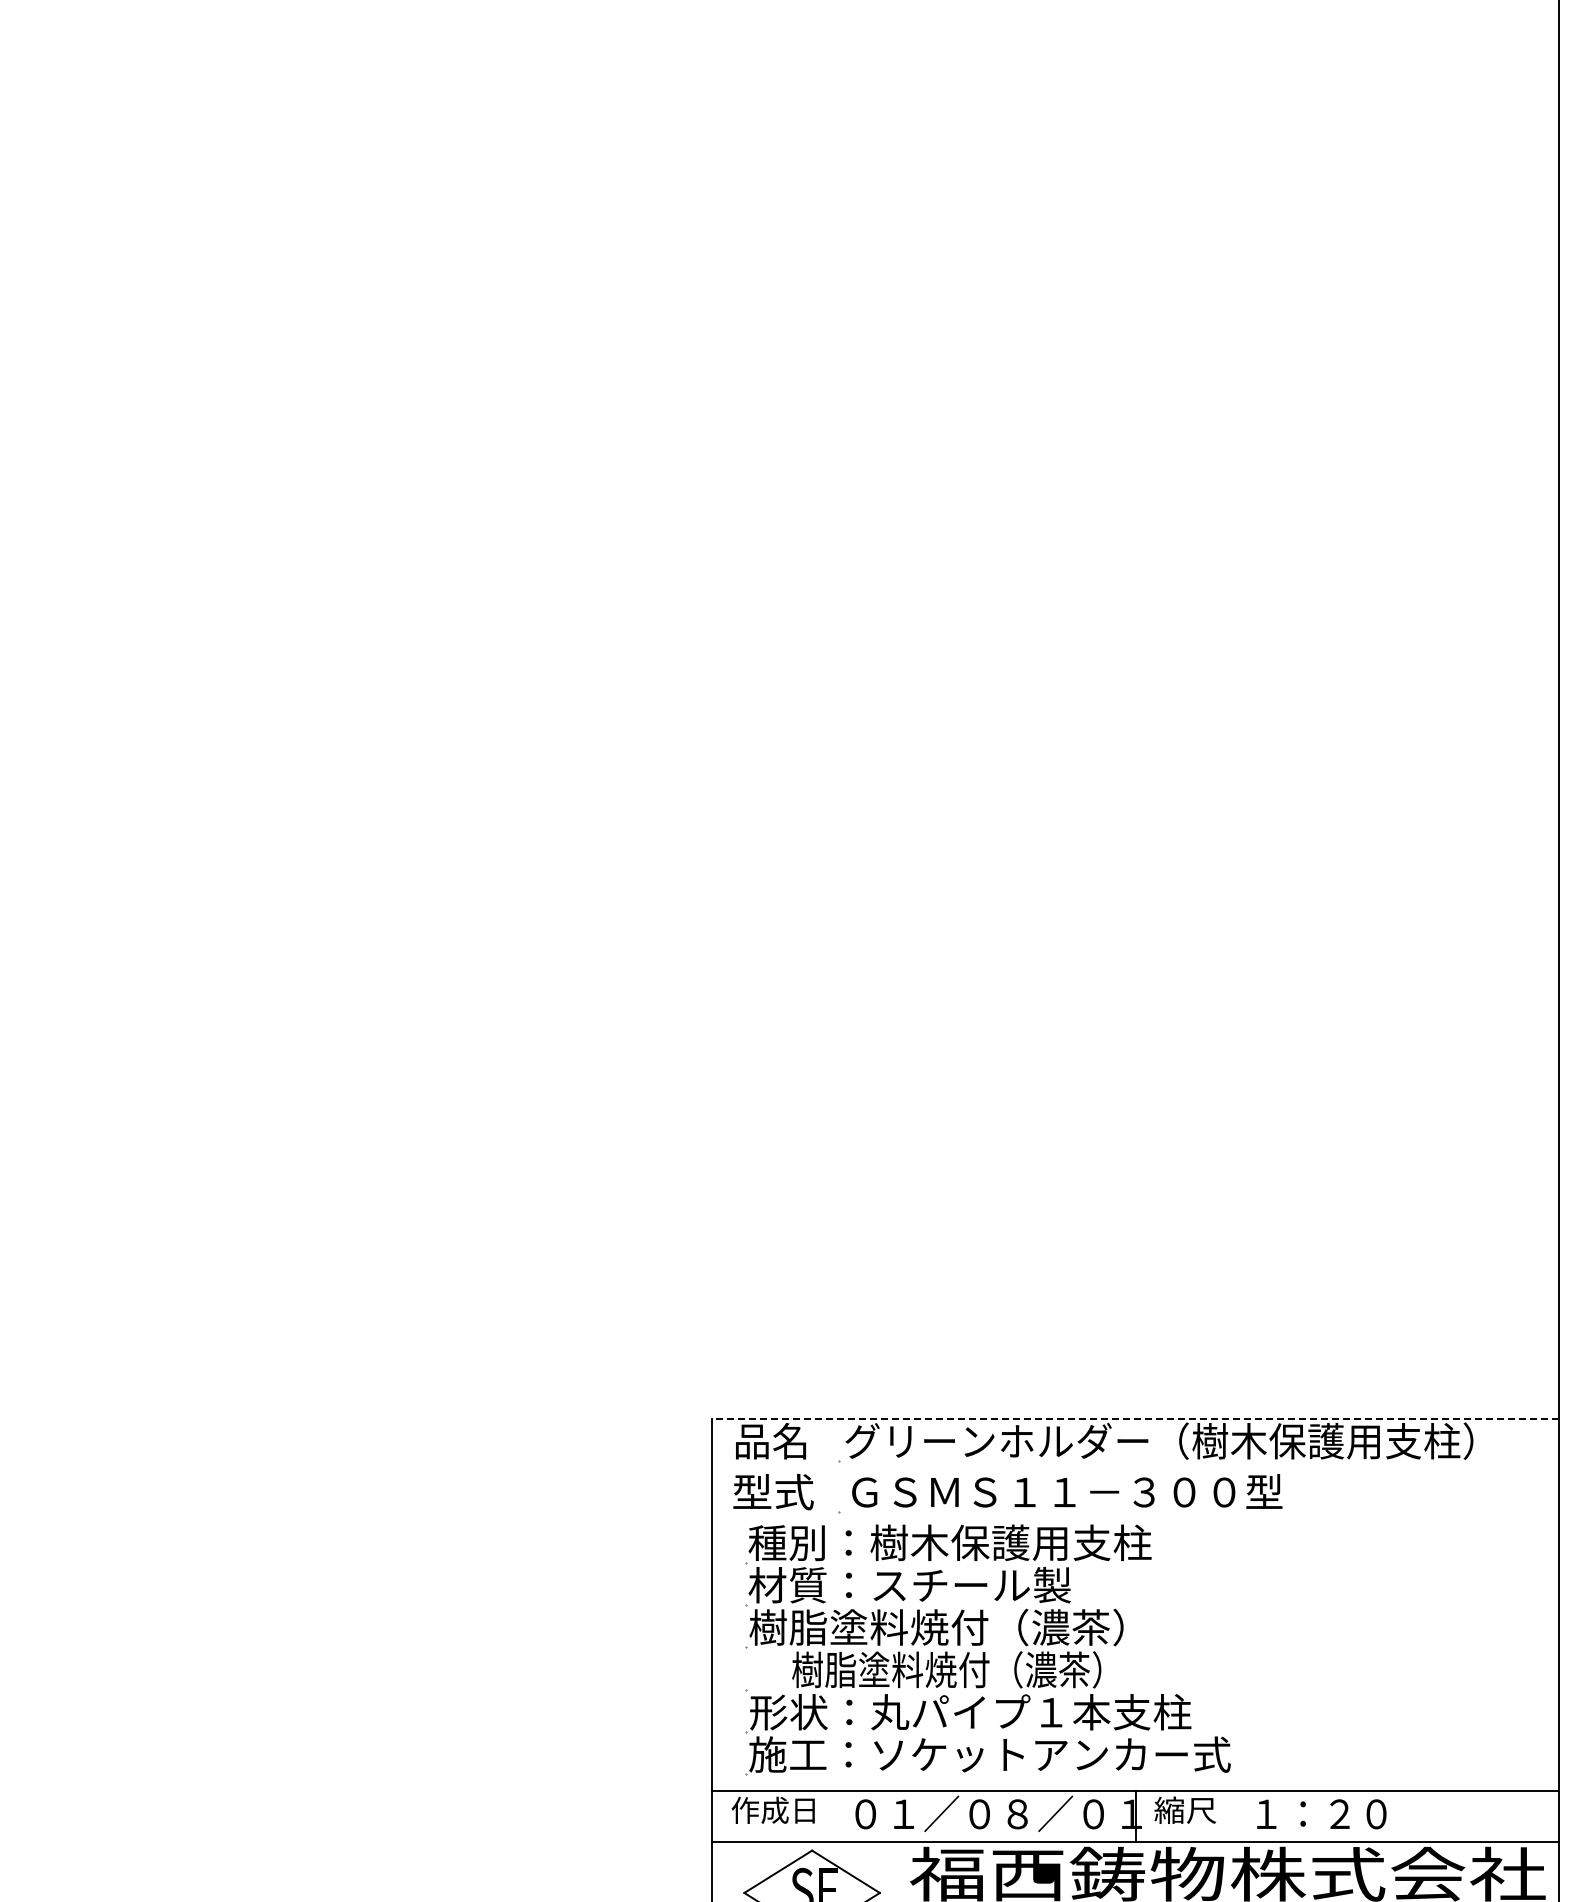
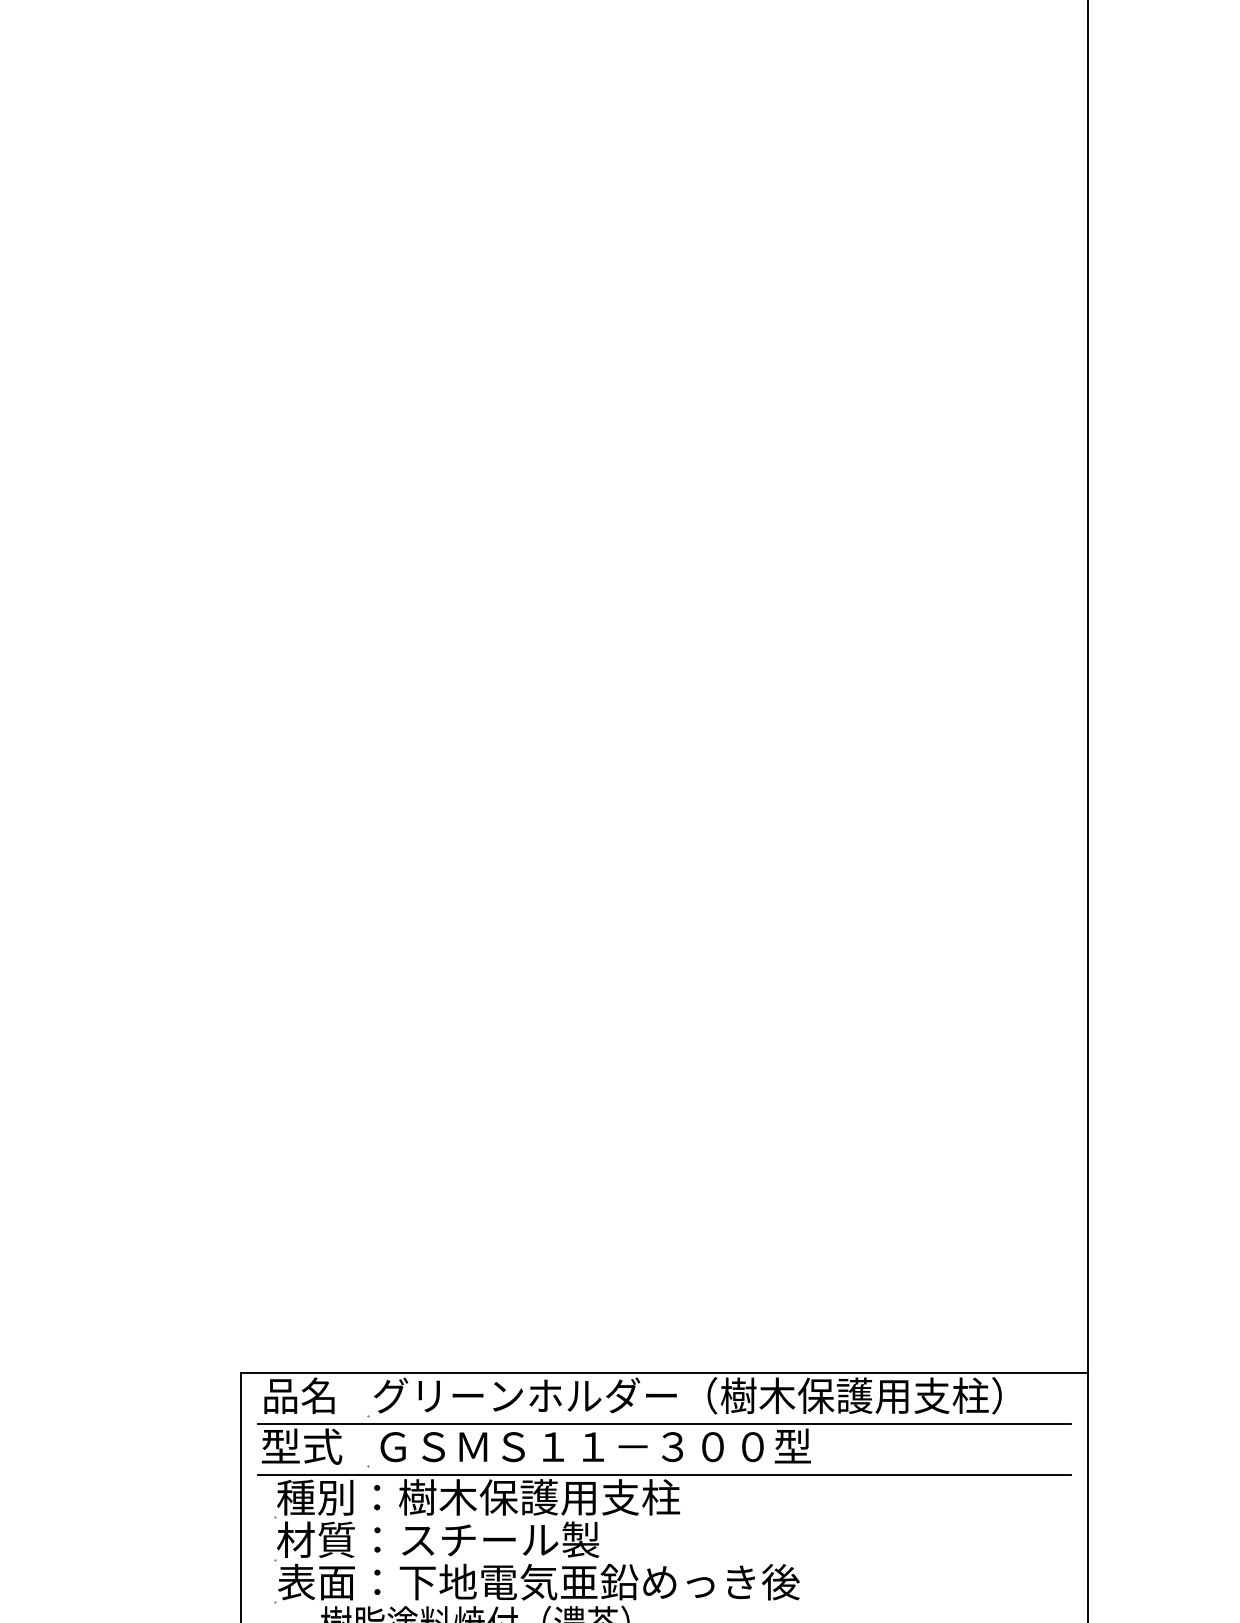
line: (1135, 1418) -> (663, 1373), dashed -> solid
line: (1135, 1469) -> (663, 1424), added
line: (1135, 1520) -> (663, 1475), added
text: (1010, 1627) -> (538, 1582), 樹脂塗料焼付（濃茶） -> 表面：下地電気亜鉛めっき後

